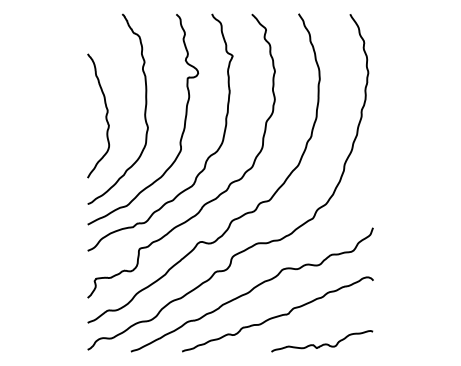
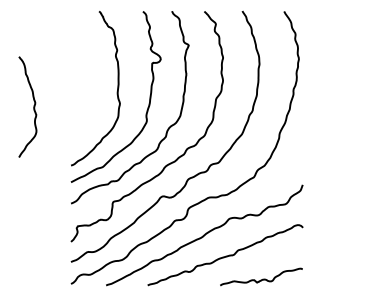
curve: (105, 115) -> (33, 106), moved

